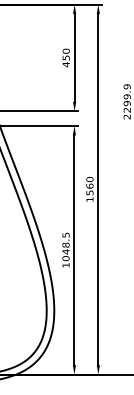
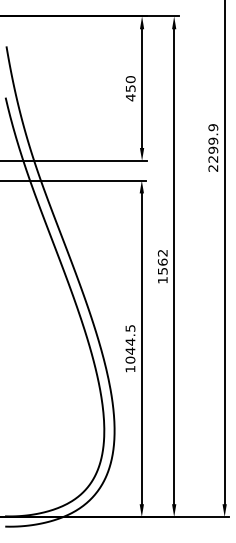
text: (89, 179) -> (162, 252), 1560 -> 1562
text: (66, 244) -> (130, 341), 1048.5 -> 1044.5

